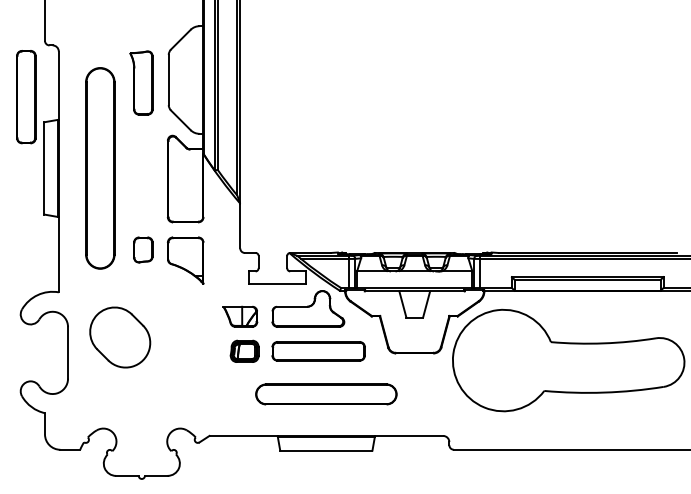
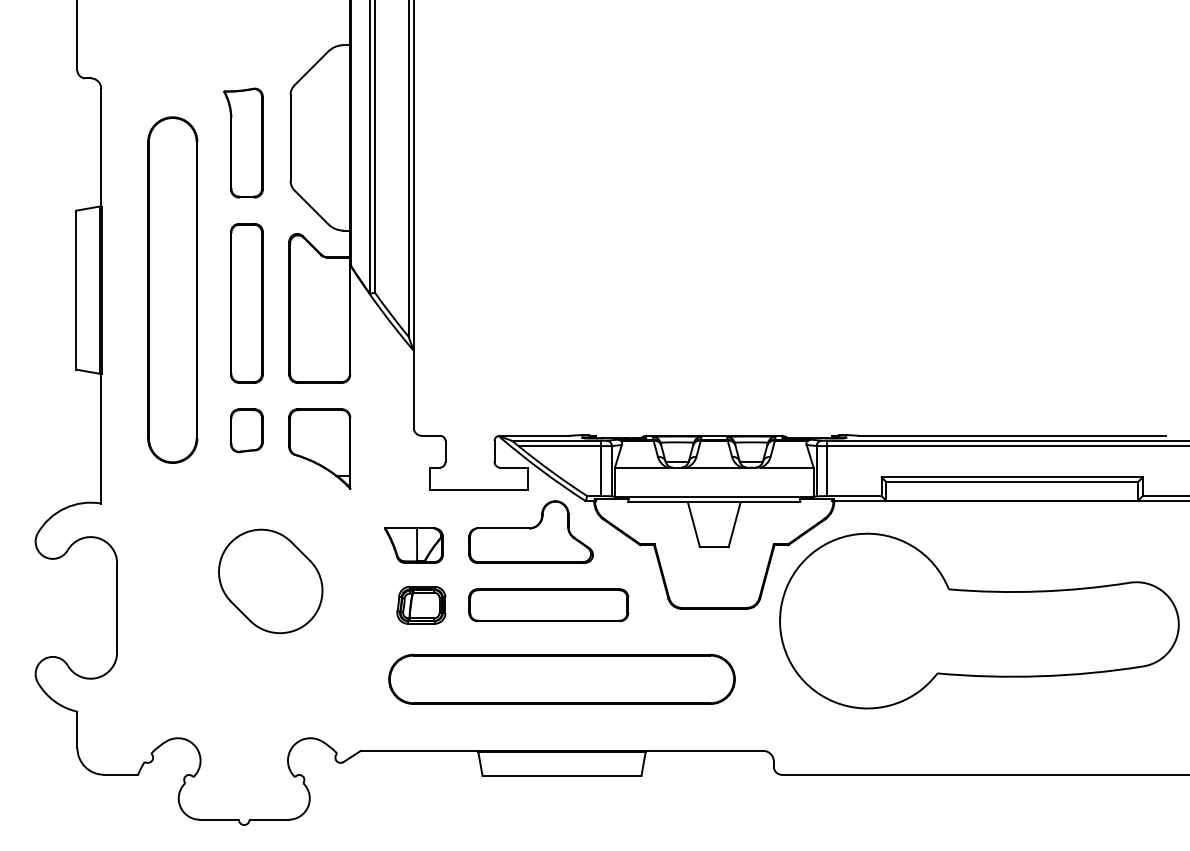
part: (26, 97) -> (247, 304), moved
part: (120, 337) -> (271, 581), moved
part: (326, 394) -> (562, 679), size x1.43

